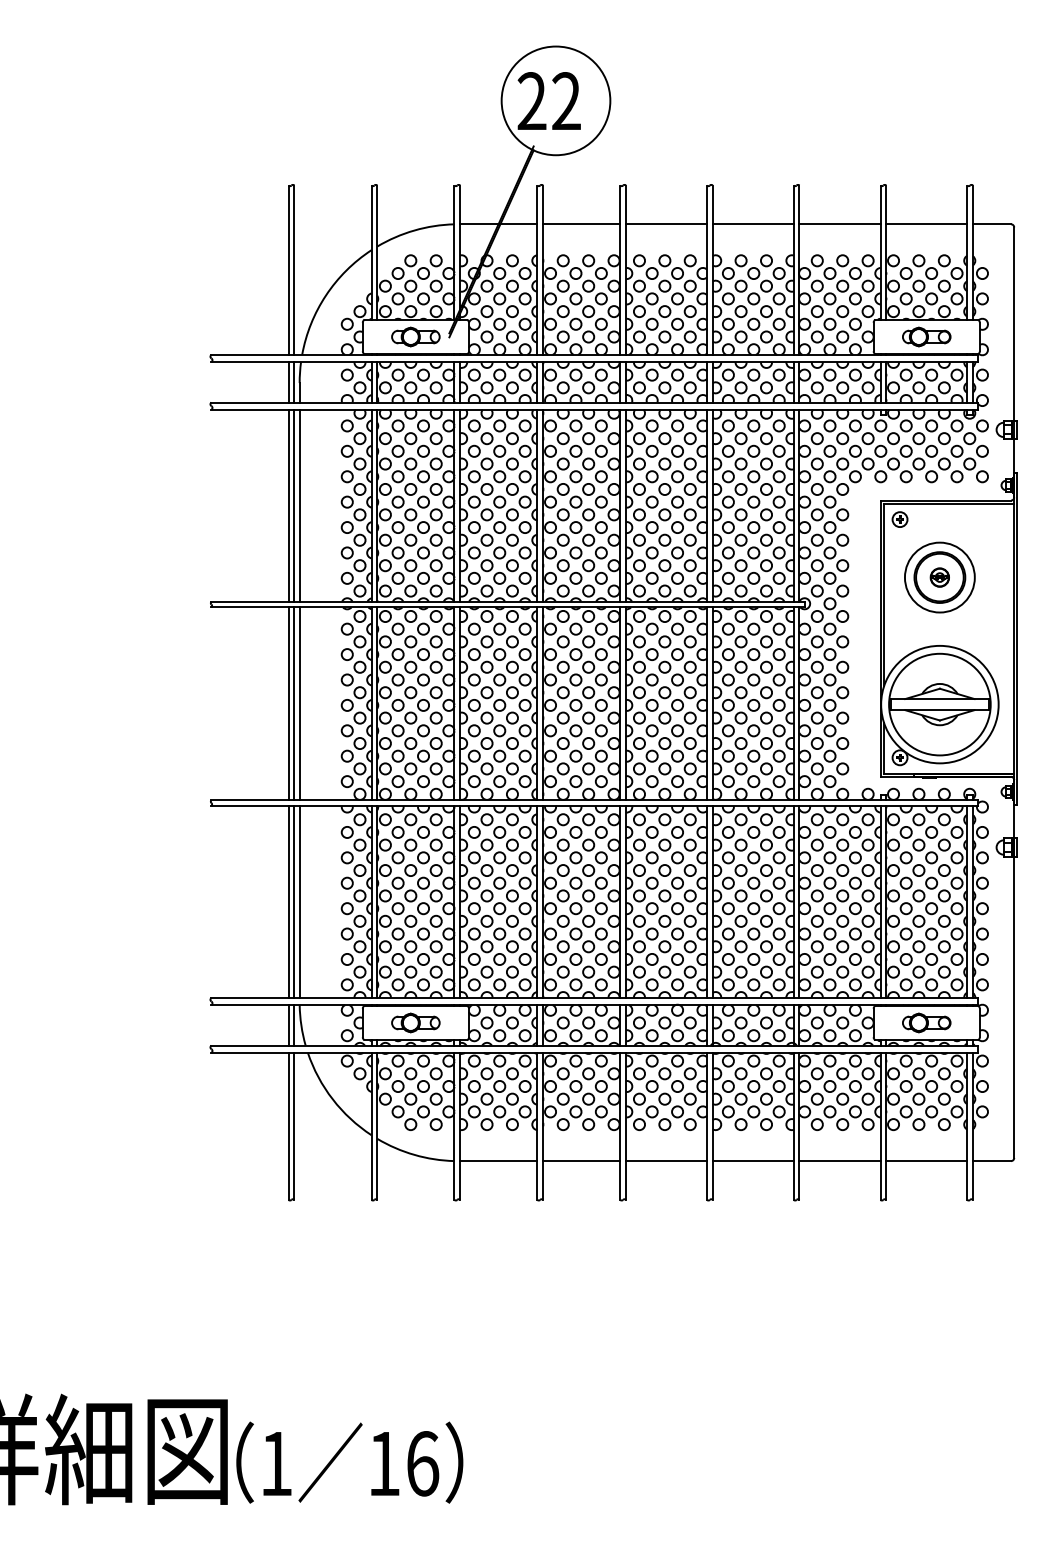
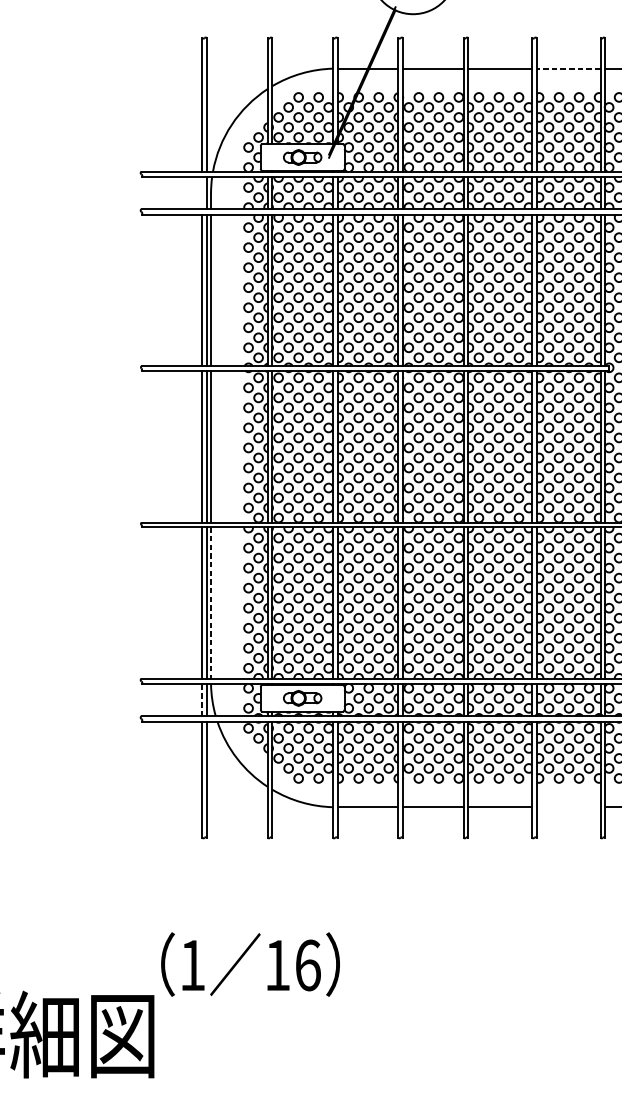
line: (753, 224) -> (568, 68), solid -> dashed
line: (288, 382) -> (202, 193), removed
line: (299, 902) -> (210, 603), solid -> dashed
line: (288, 1024) -> (202, 699), solid -> dashed
line: (752, 1161) -> (568, 807), removed
text: (349, 1462) -> (250, 964), moved

